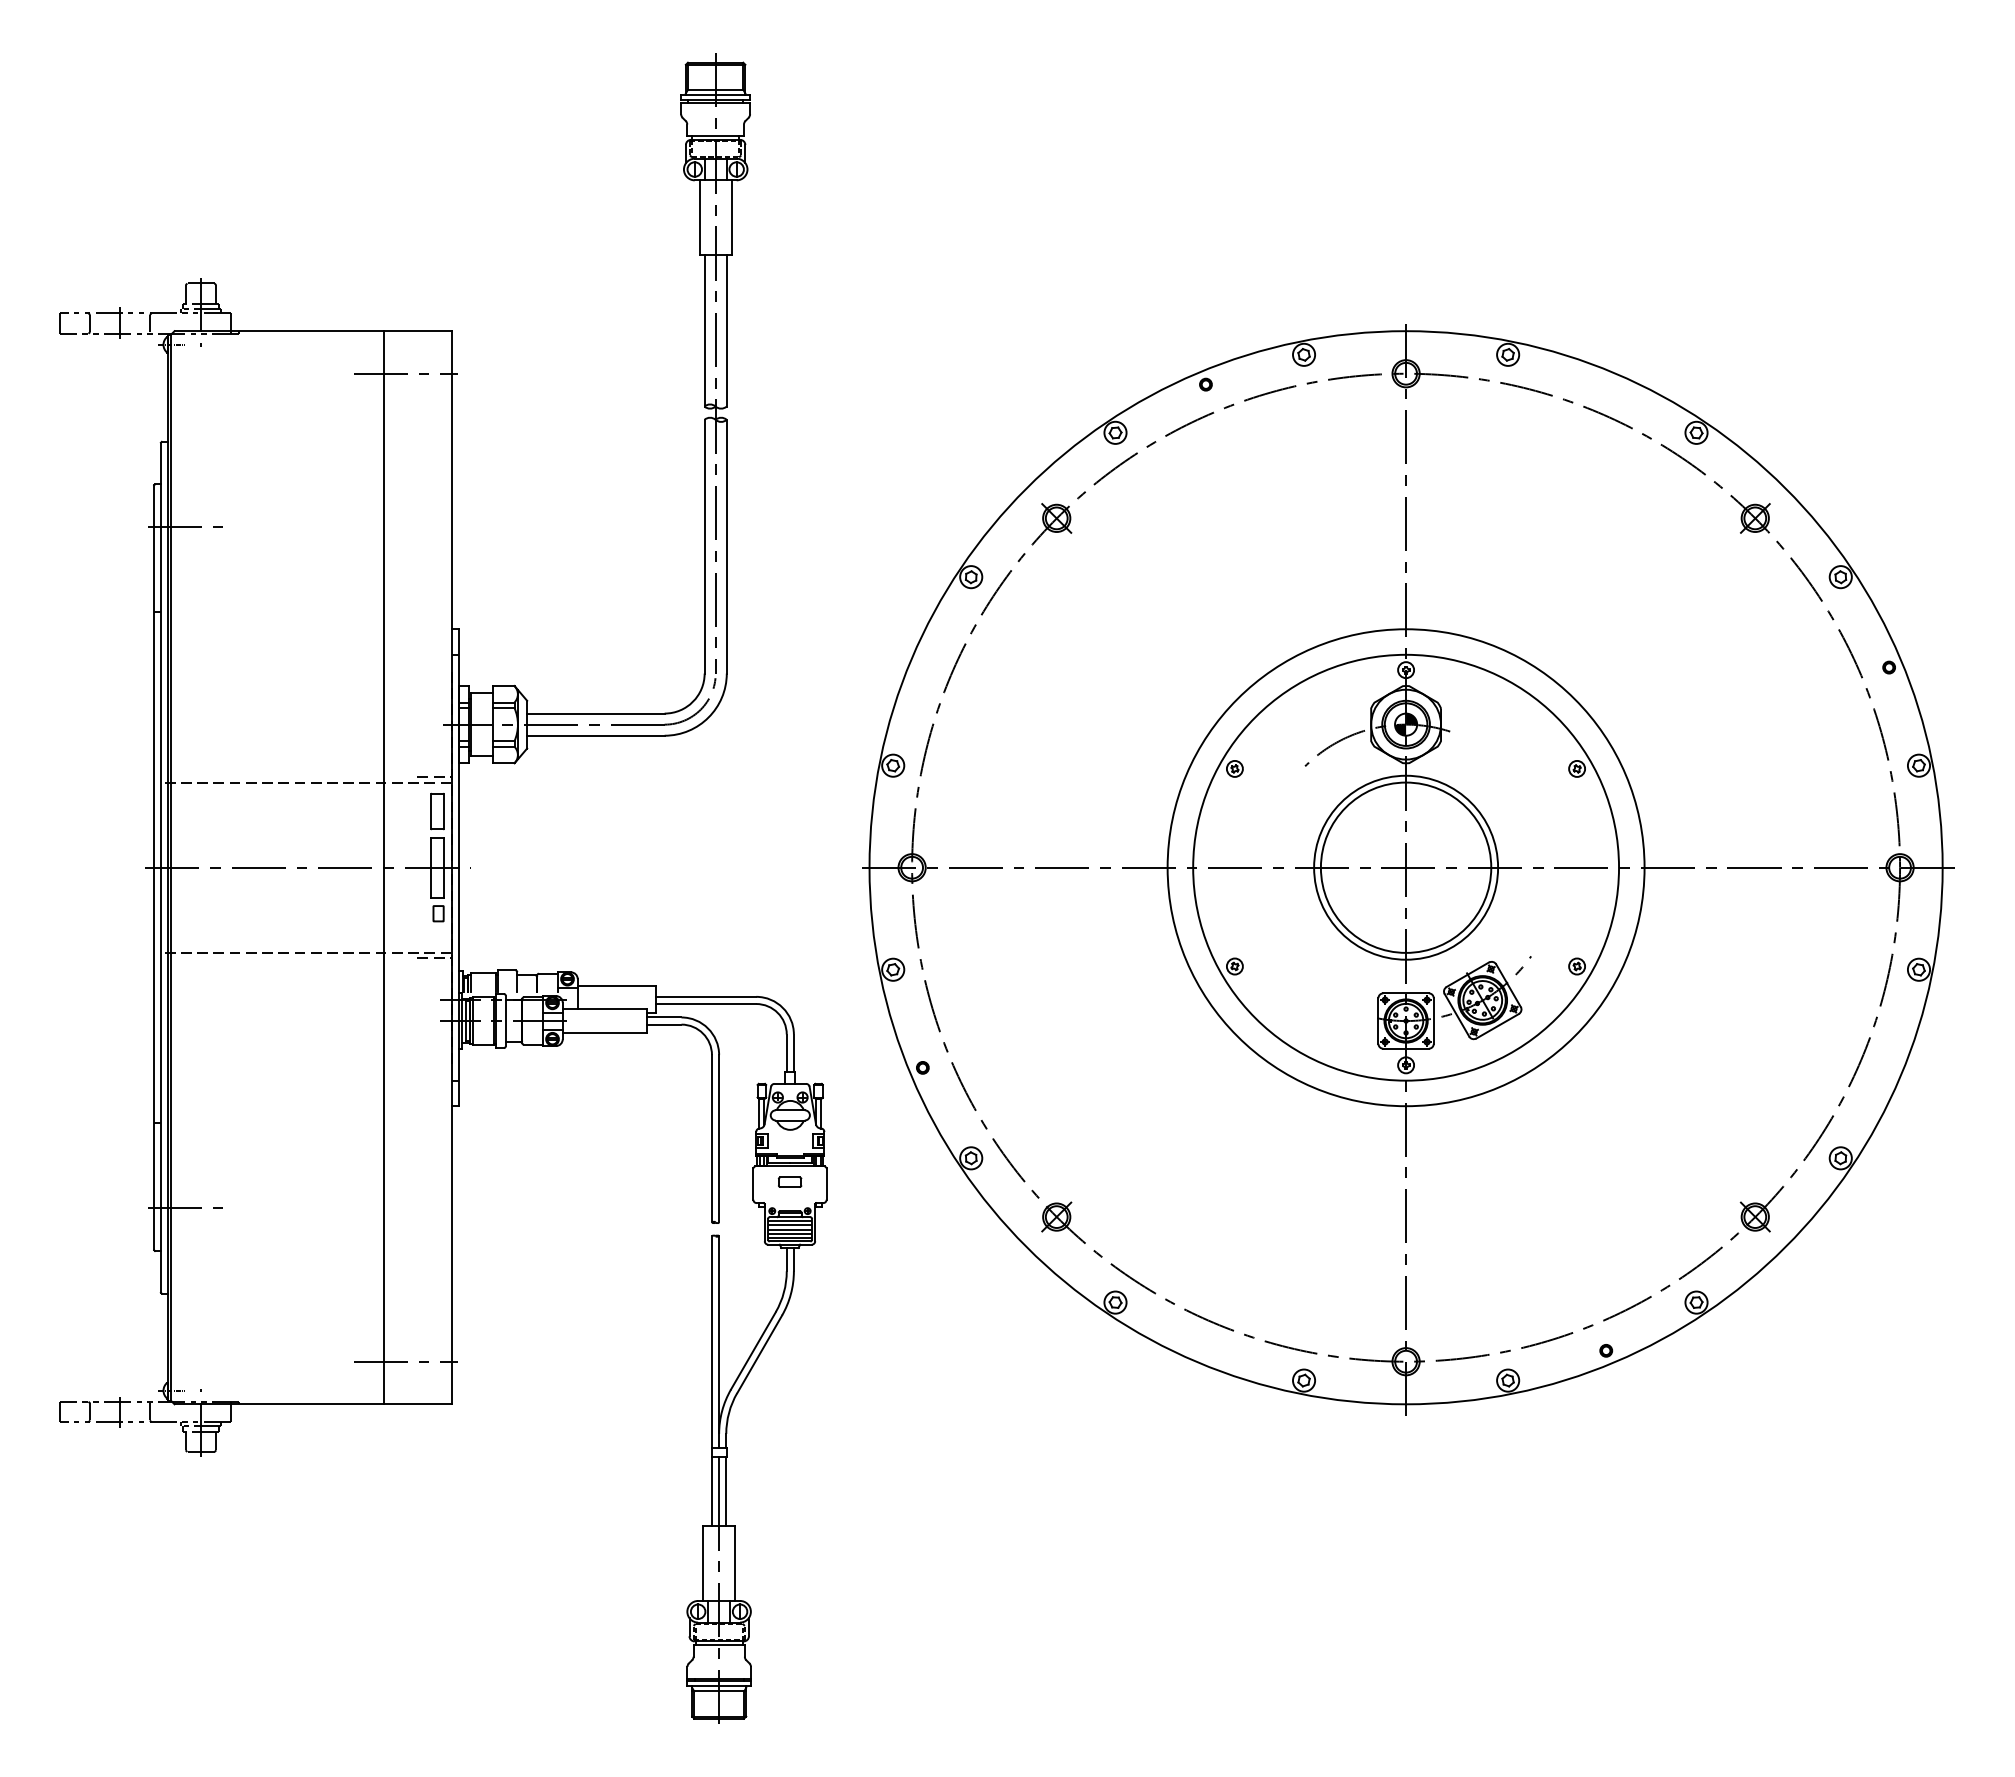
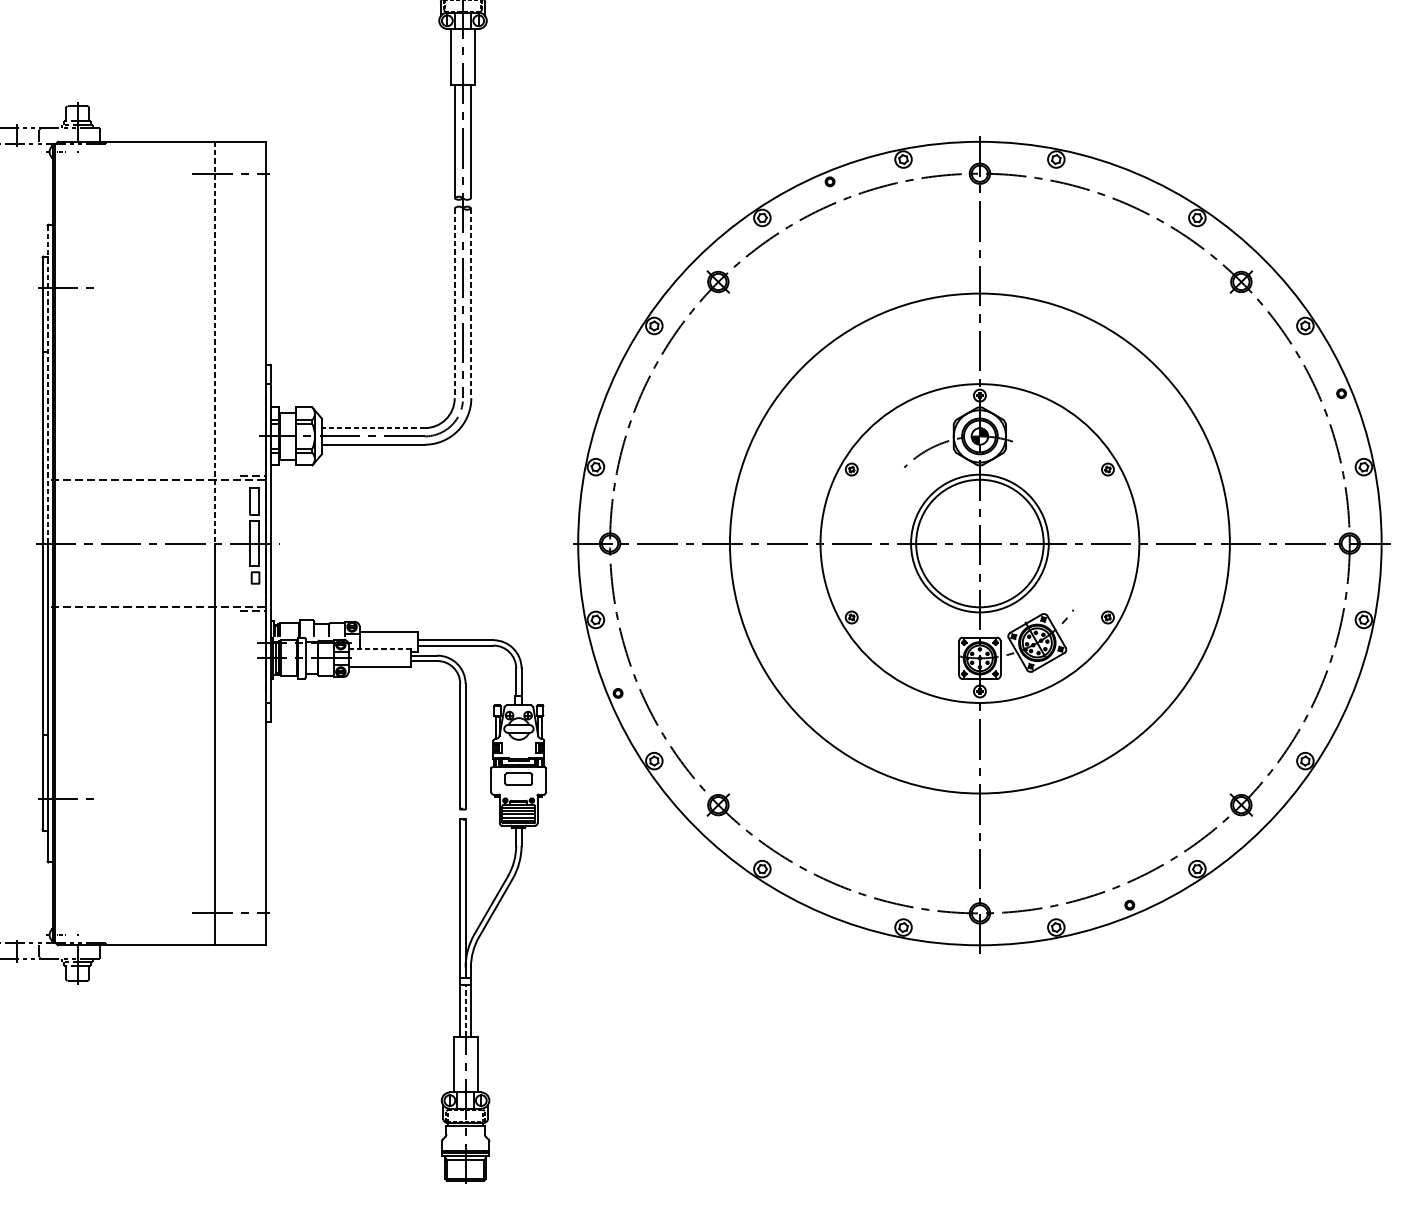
line: (704, 546) -> (454, 303), solid -> dashed
line: (726, 546) -> (471, 303), solid -> dashed
line: (384, 599) -> (215, 342), solid -> dashed
line: (160, 655) -> (47, 384), solid -> dashed
line: (595, 713) -> (373, 428), solid -> dashed
circle: (1405, 867) -> (979, 543), size x1.4
line: (604, 1009) -> (379, 649), solid -> dashed
part: (789, 1181) -> (518, 778), size x1.6
line: (719, 1491) -> (465, 1010), solid -> dashed

